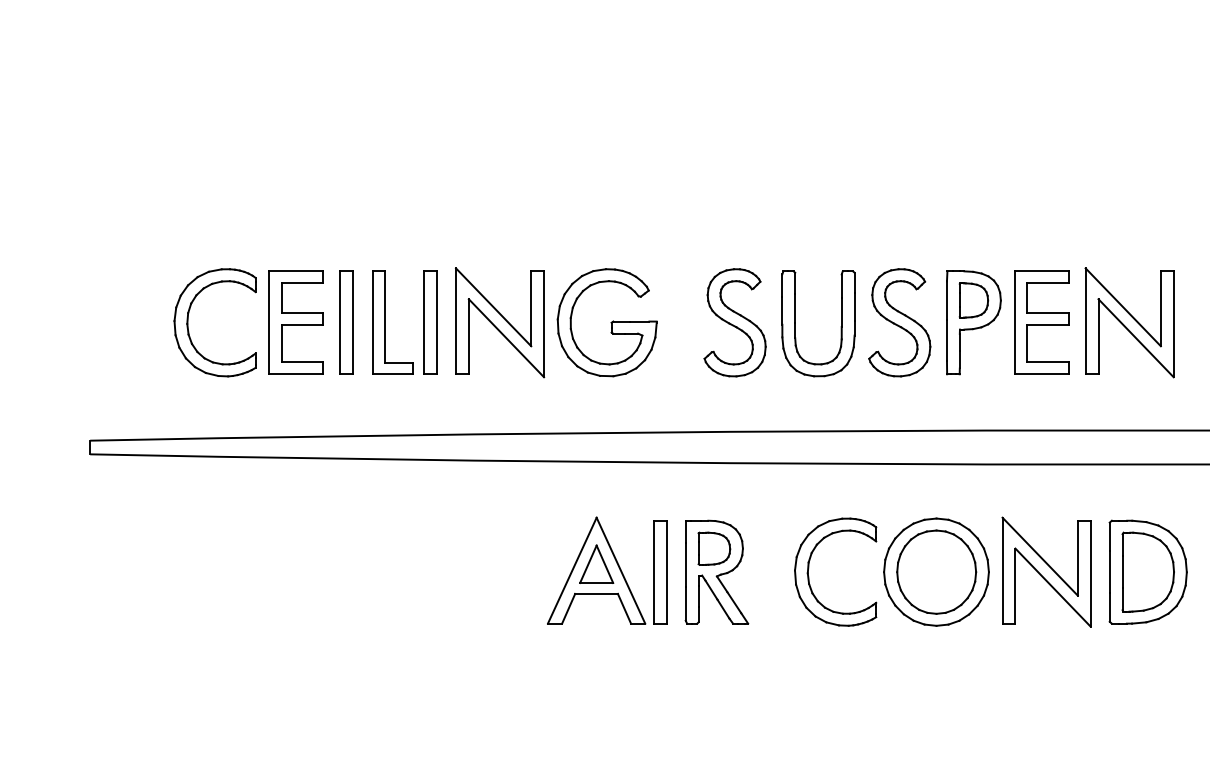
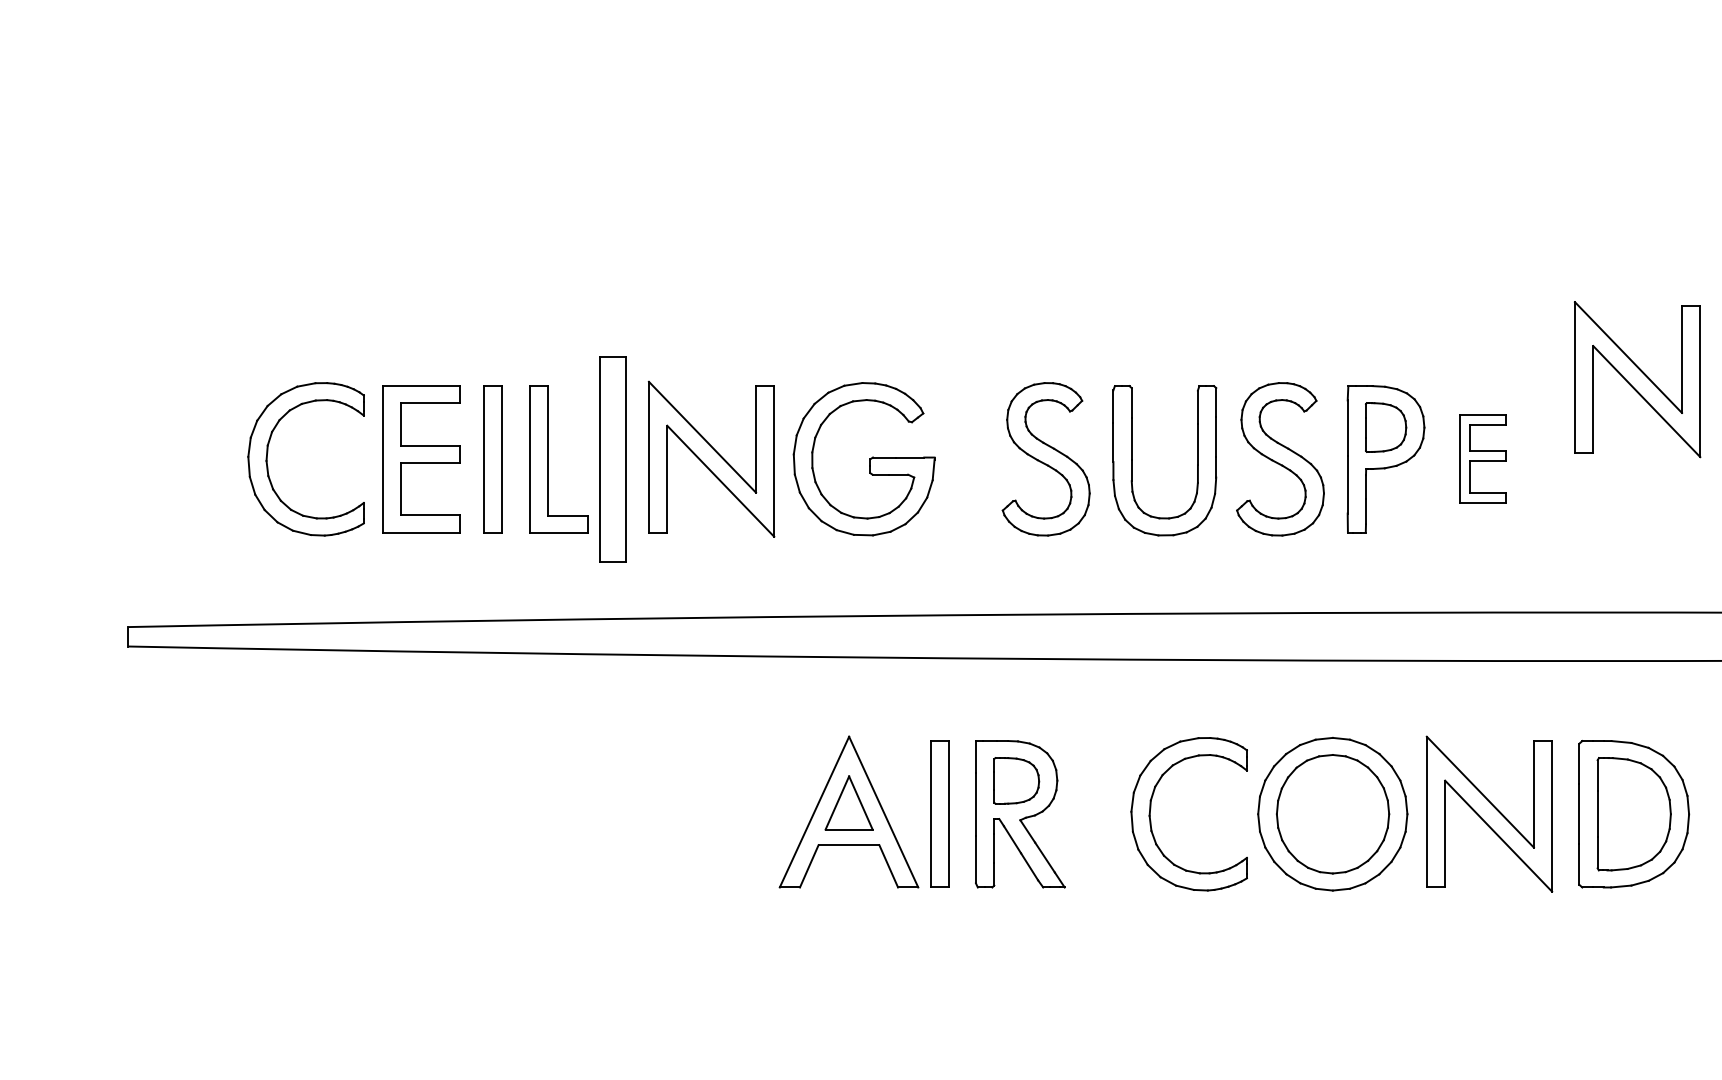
part: (430, 322) -> (612, 458), size x1.4
part: (1041, 322) -> (1482, 458), size x0.6
part: (1129, 322) -> (1637, 379), moved

